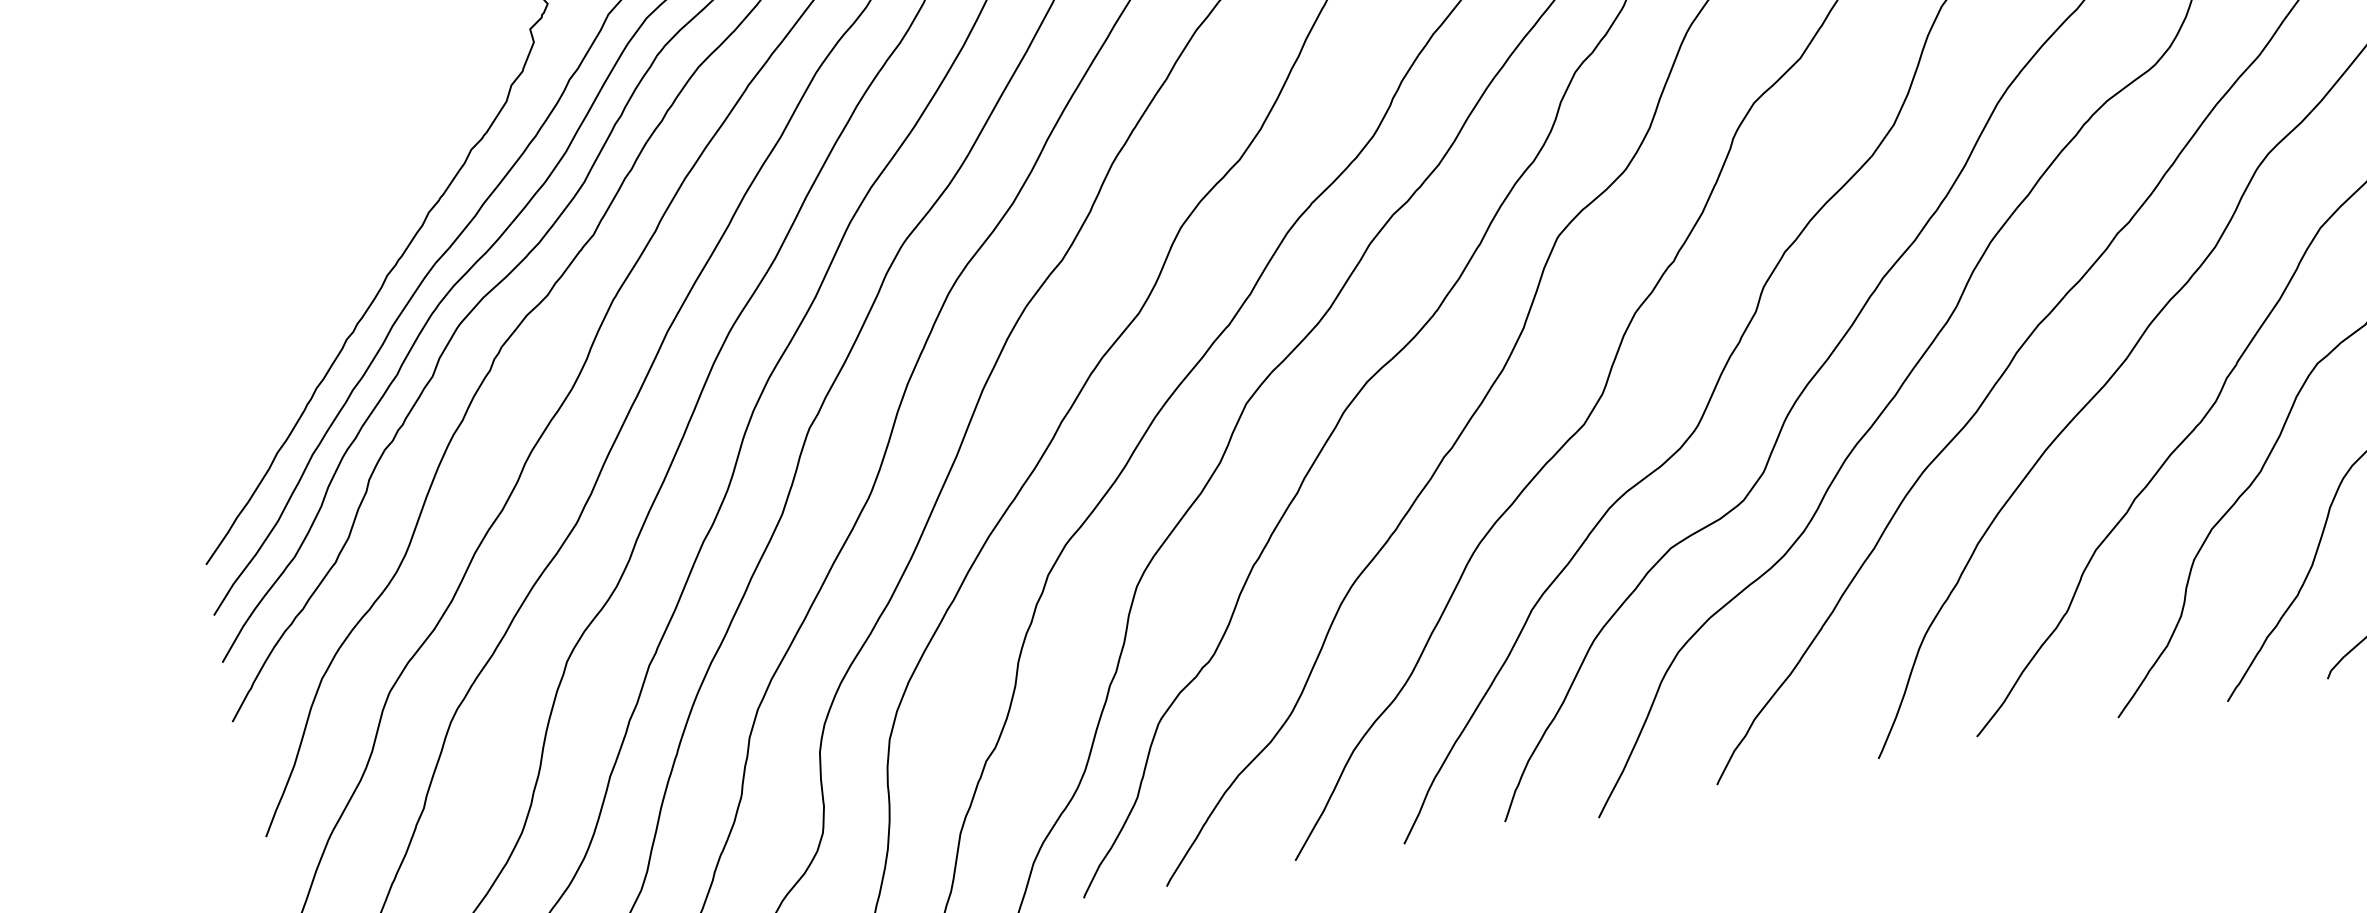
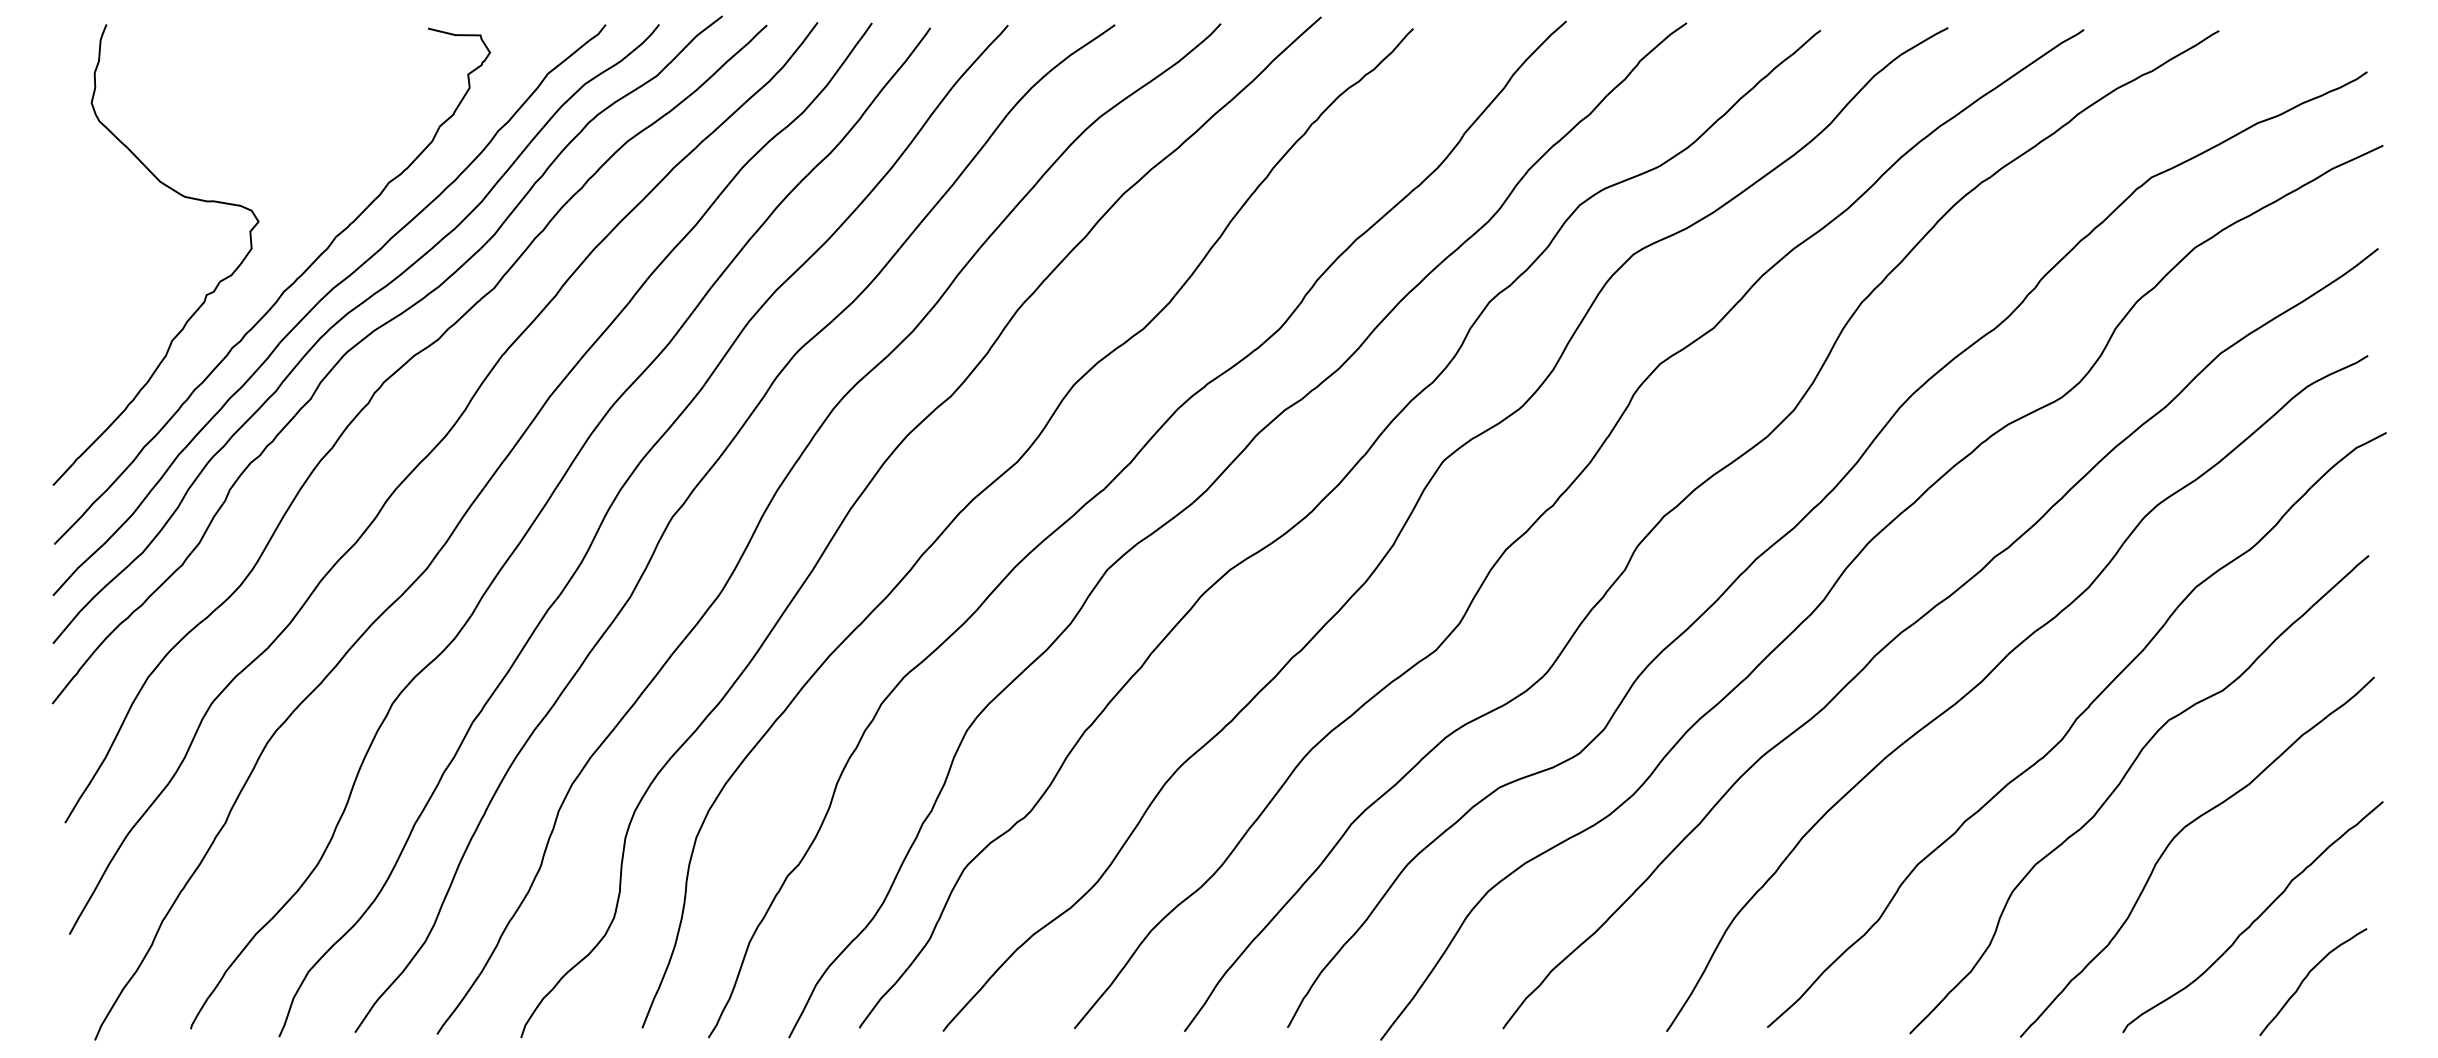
curve: (271, 200) -> (183, 197), added

